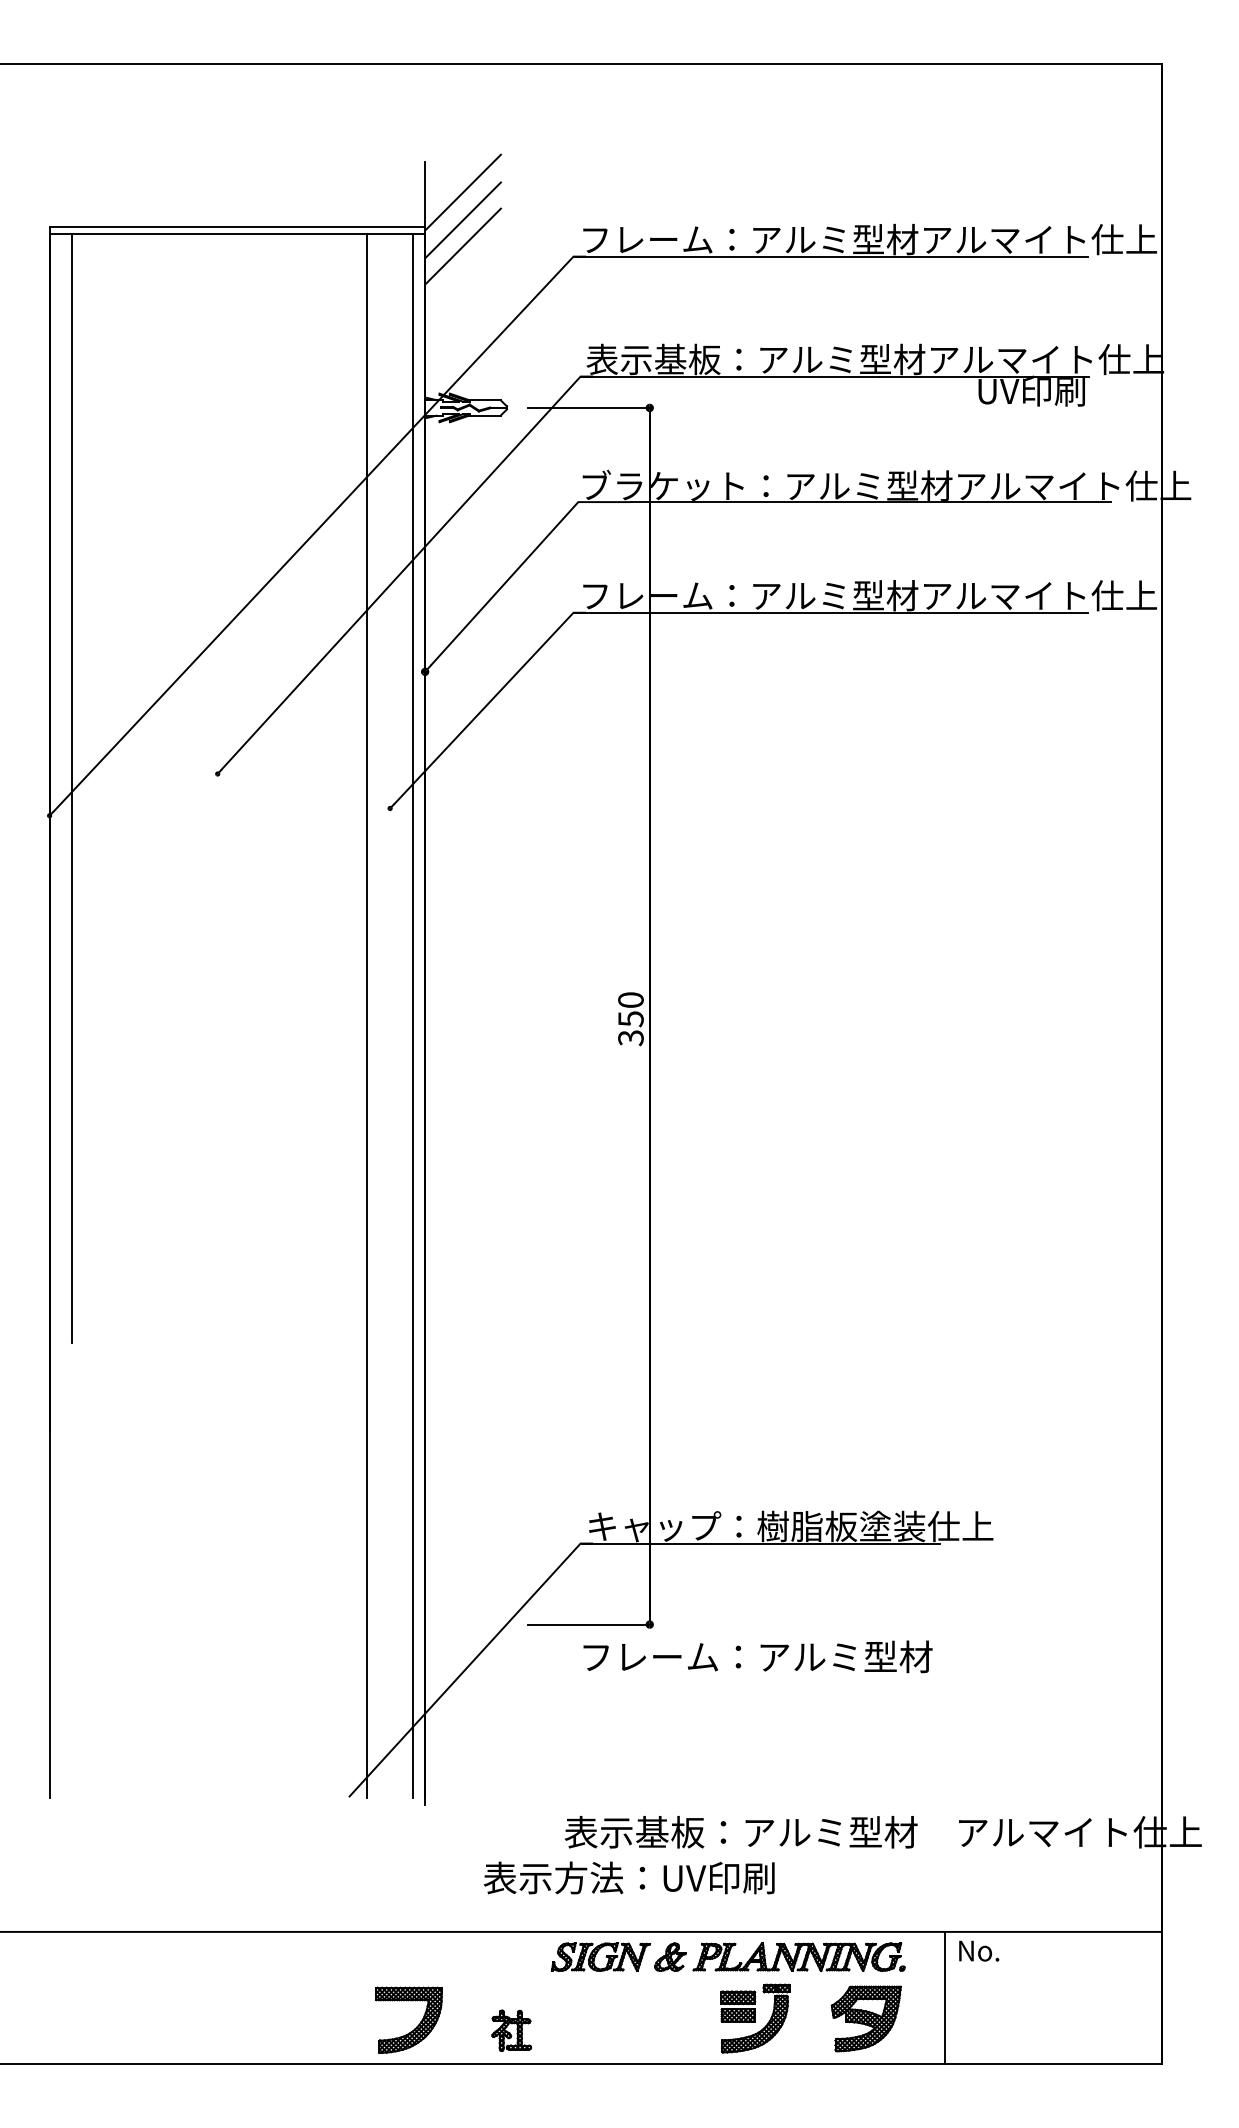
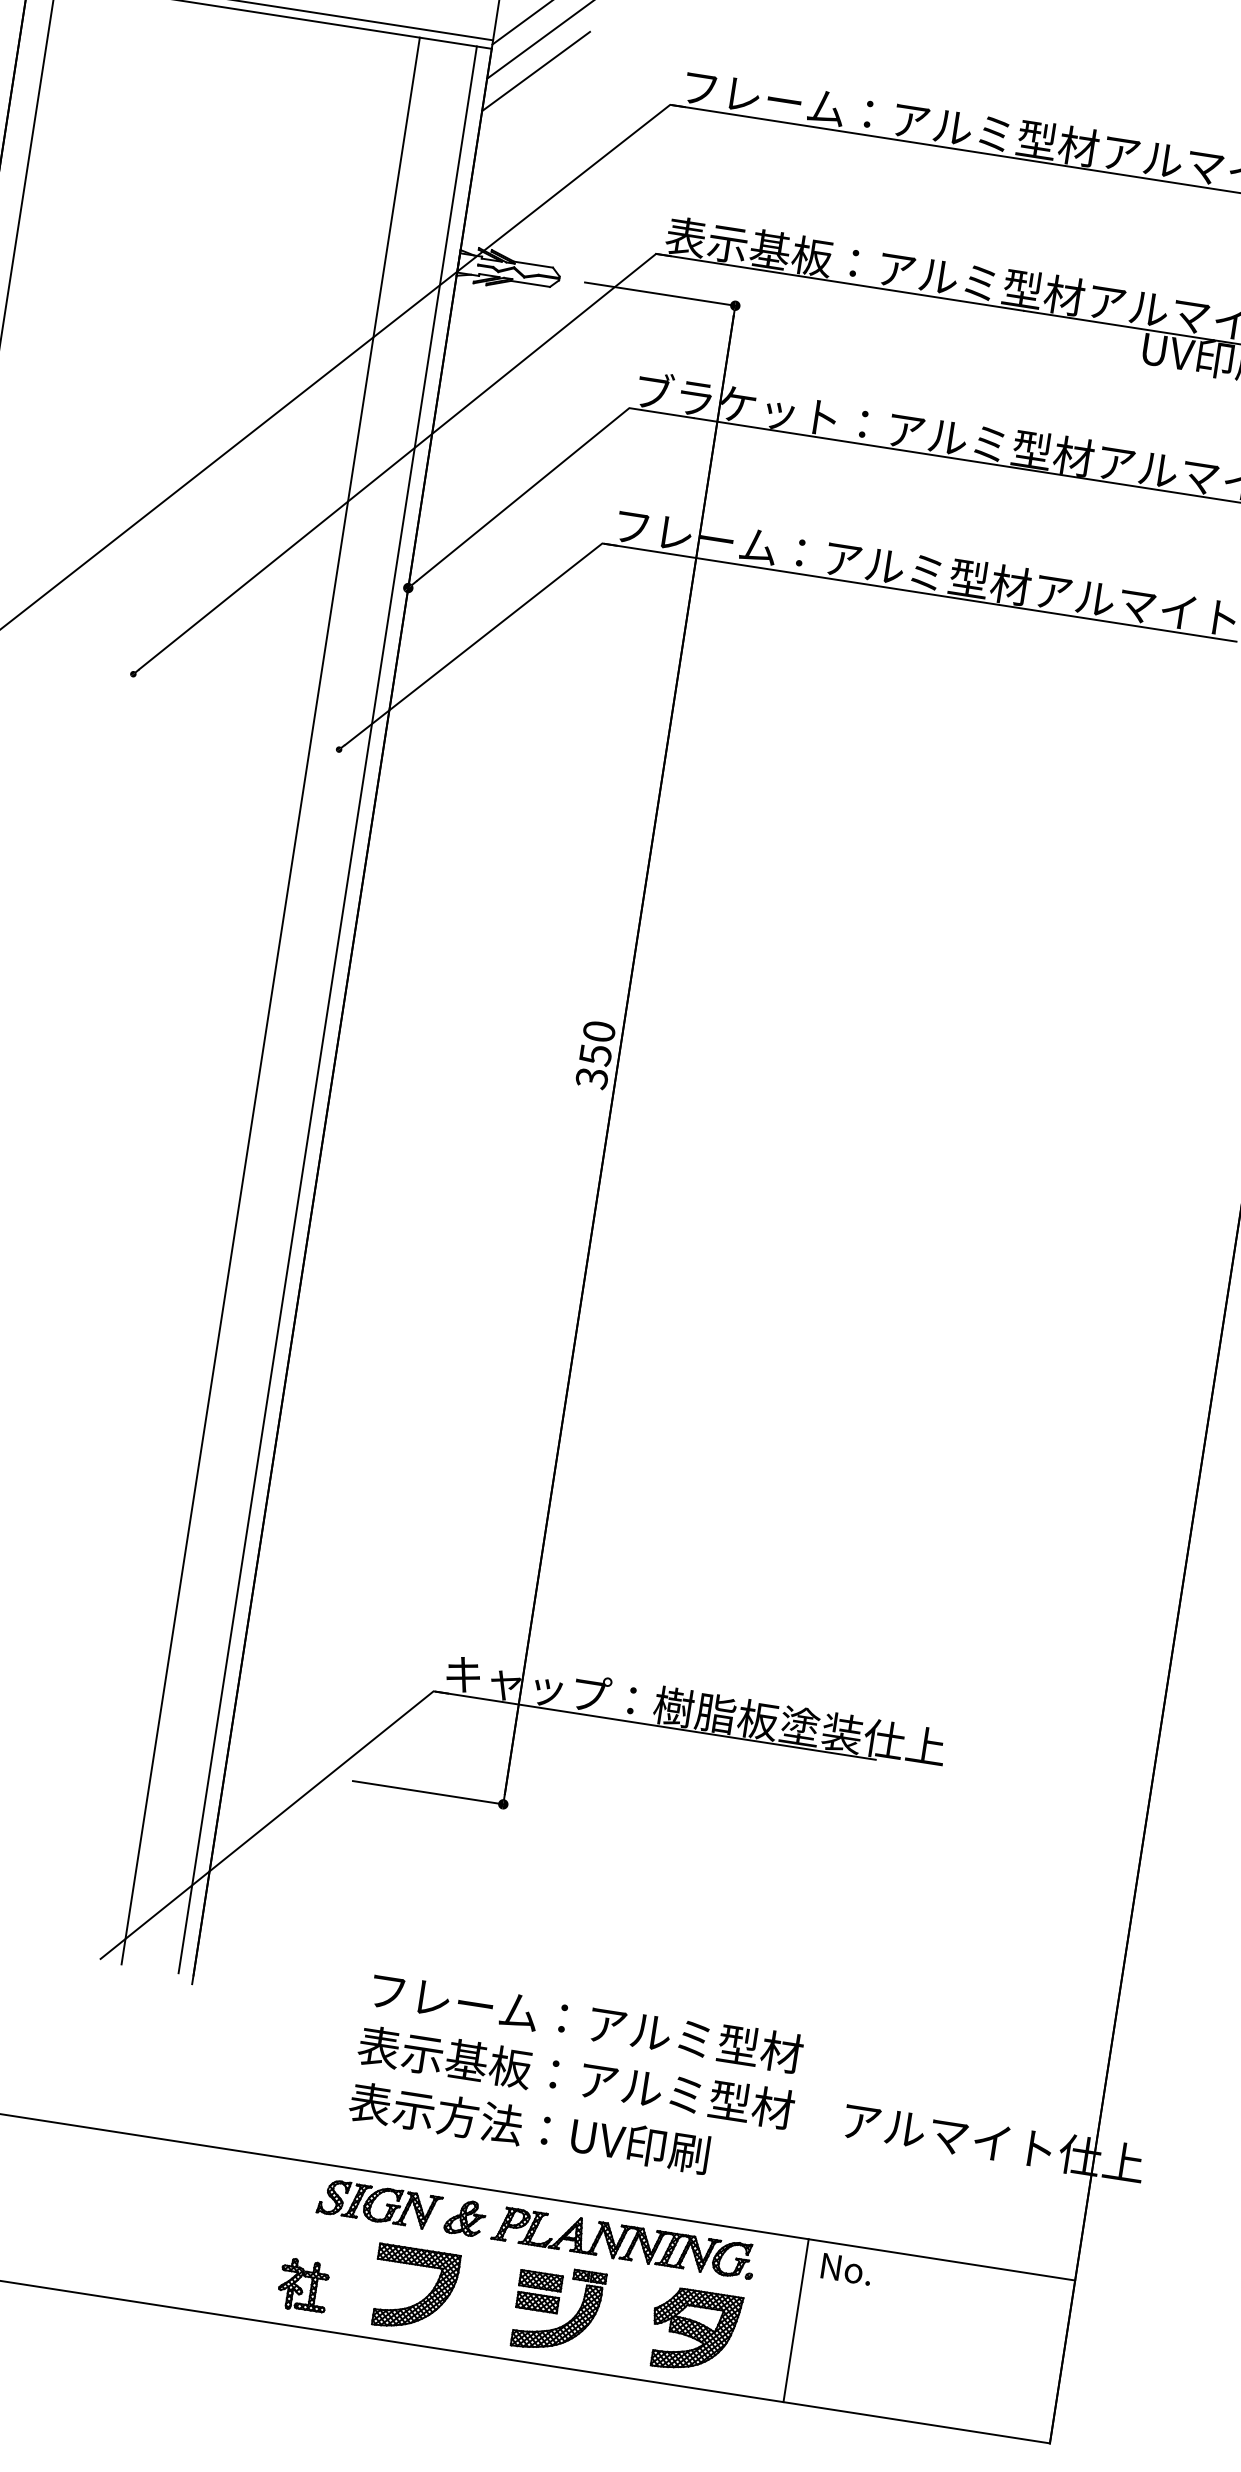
text: (757, 1656) -> (586, 2021), moved
text: (628, 1877) -> (528, 2127), moved
part: (416, 2026) -> (422, 2298), moved
part: (511, 2030) -> (303, 2285), moved

